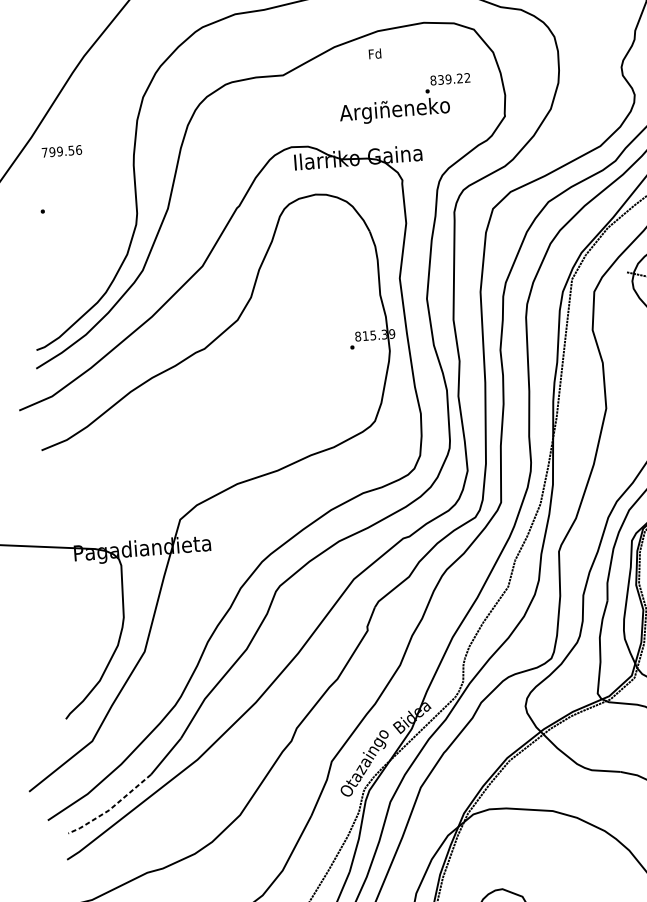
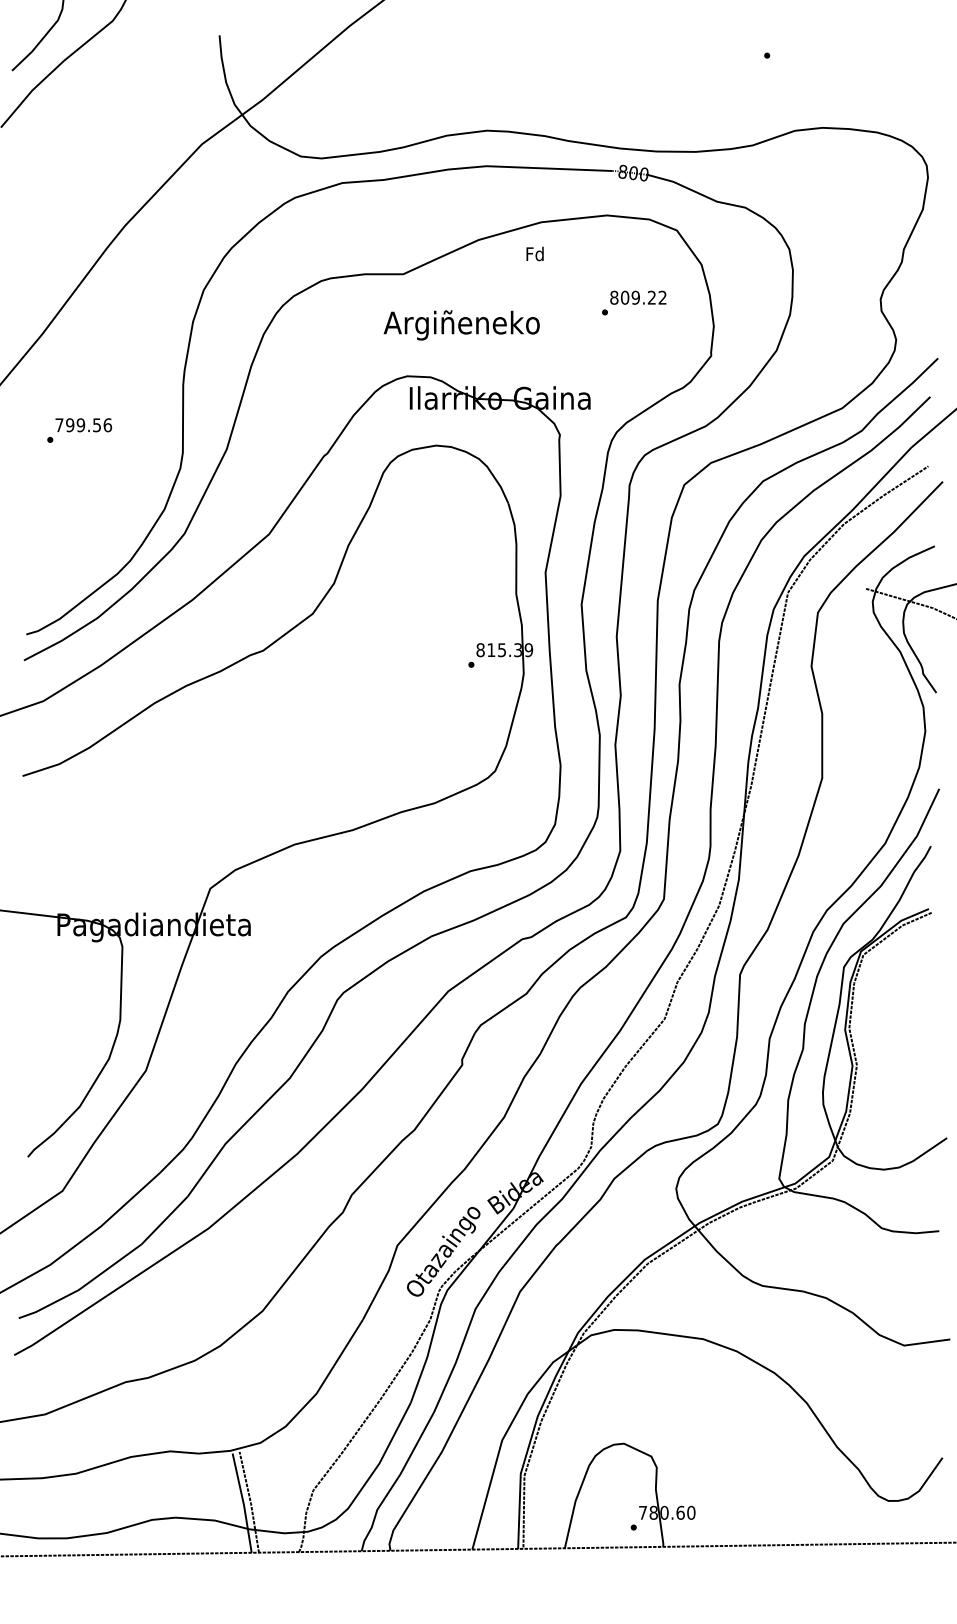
text: (441, 79) -> (625, 297), 839.22 -> 809.22
text: (394, 111) -> (461, 325), moved
text: (61, 151) -> (83, 425), moved
line: (110, 808) -> (81, 1287), dashed -> solid

